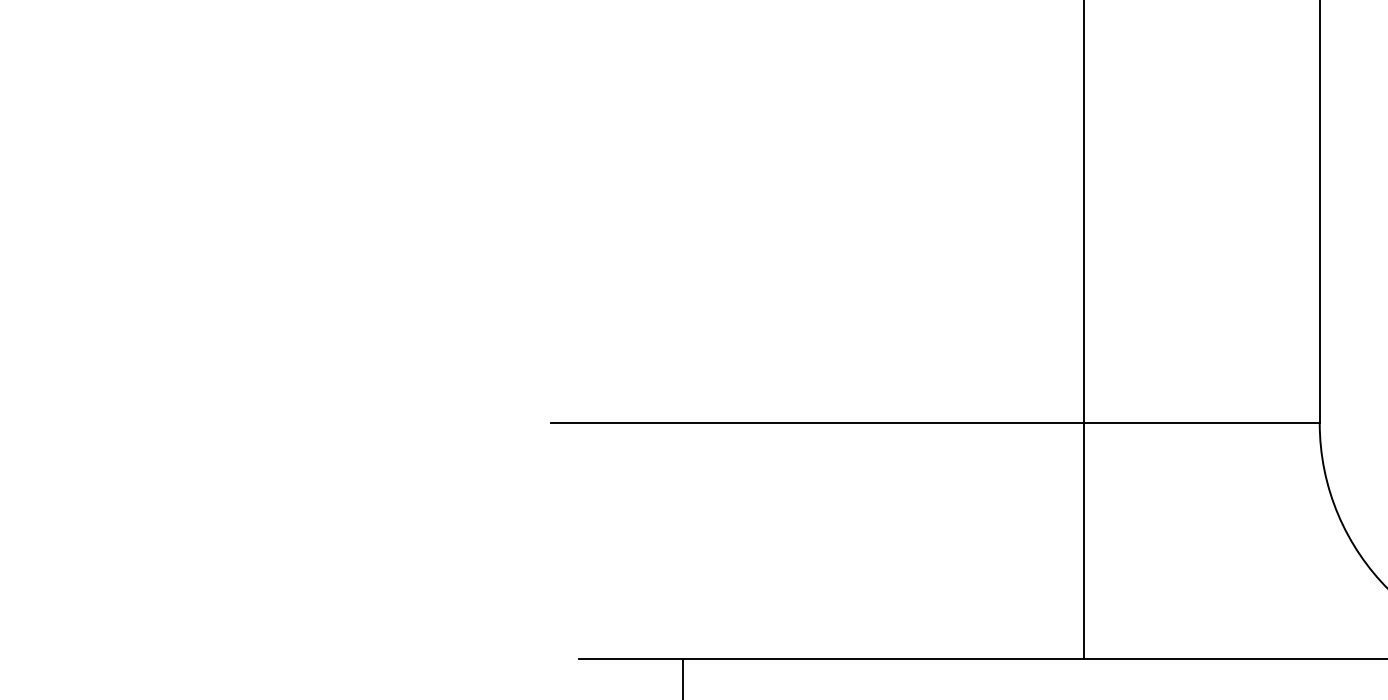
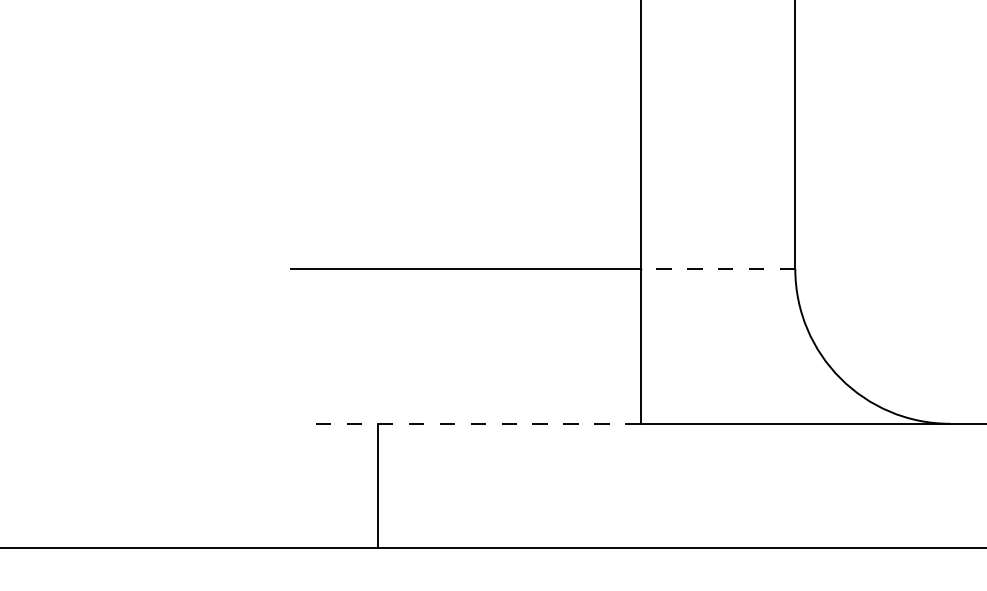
line: (1201, 423) -> (717, 269), solid -> dashed
line: (830, 658) -> (474, 423), solid -> dashed

